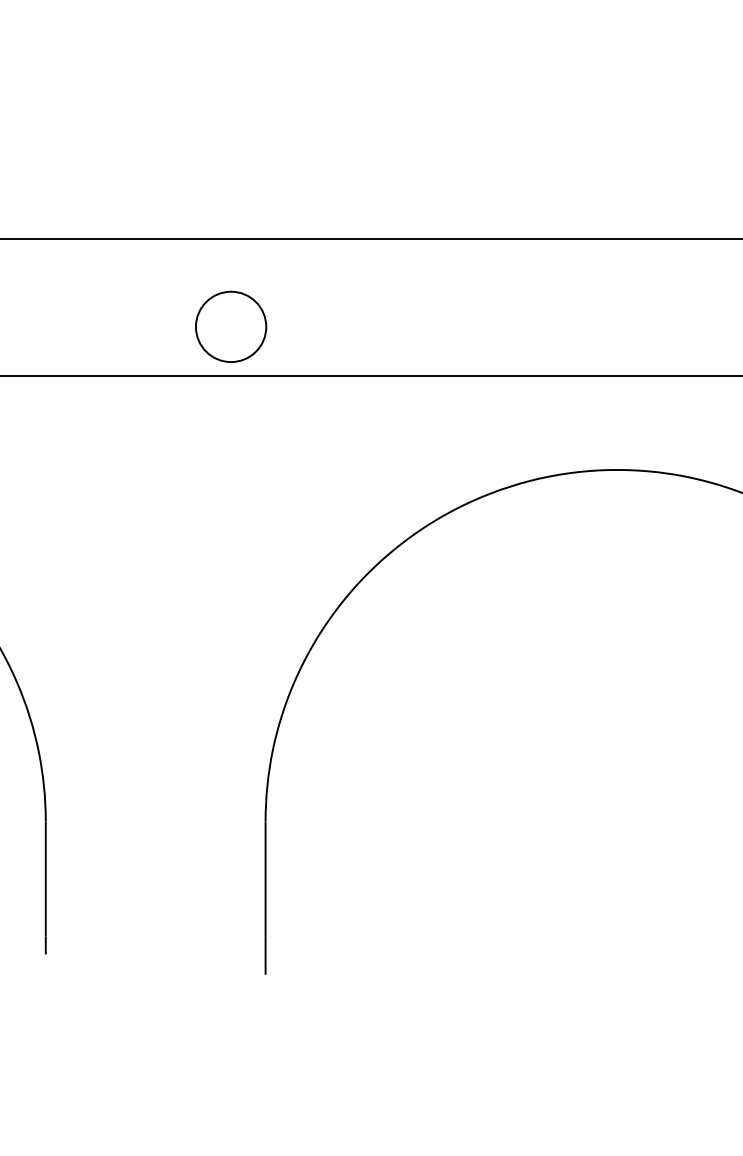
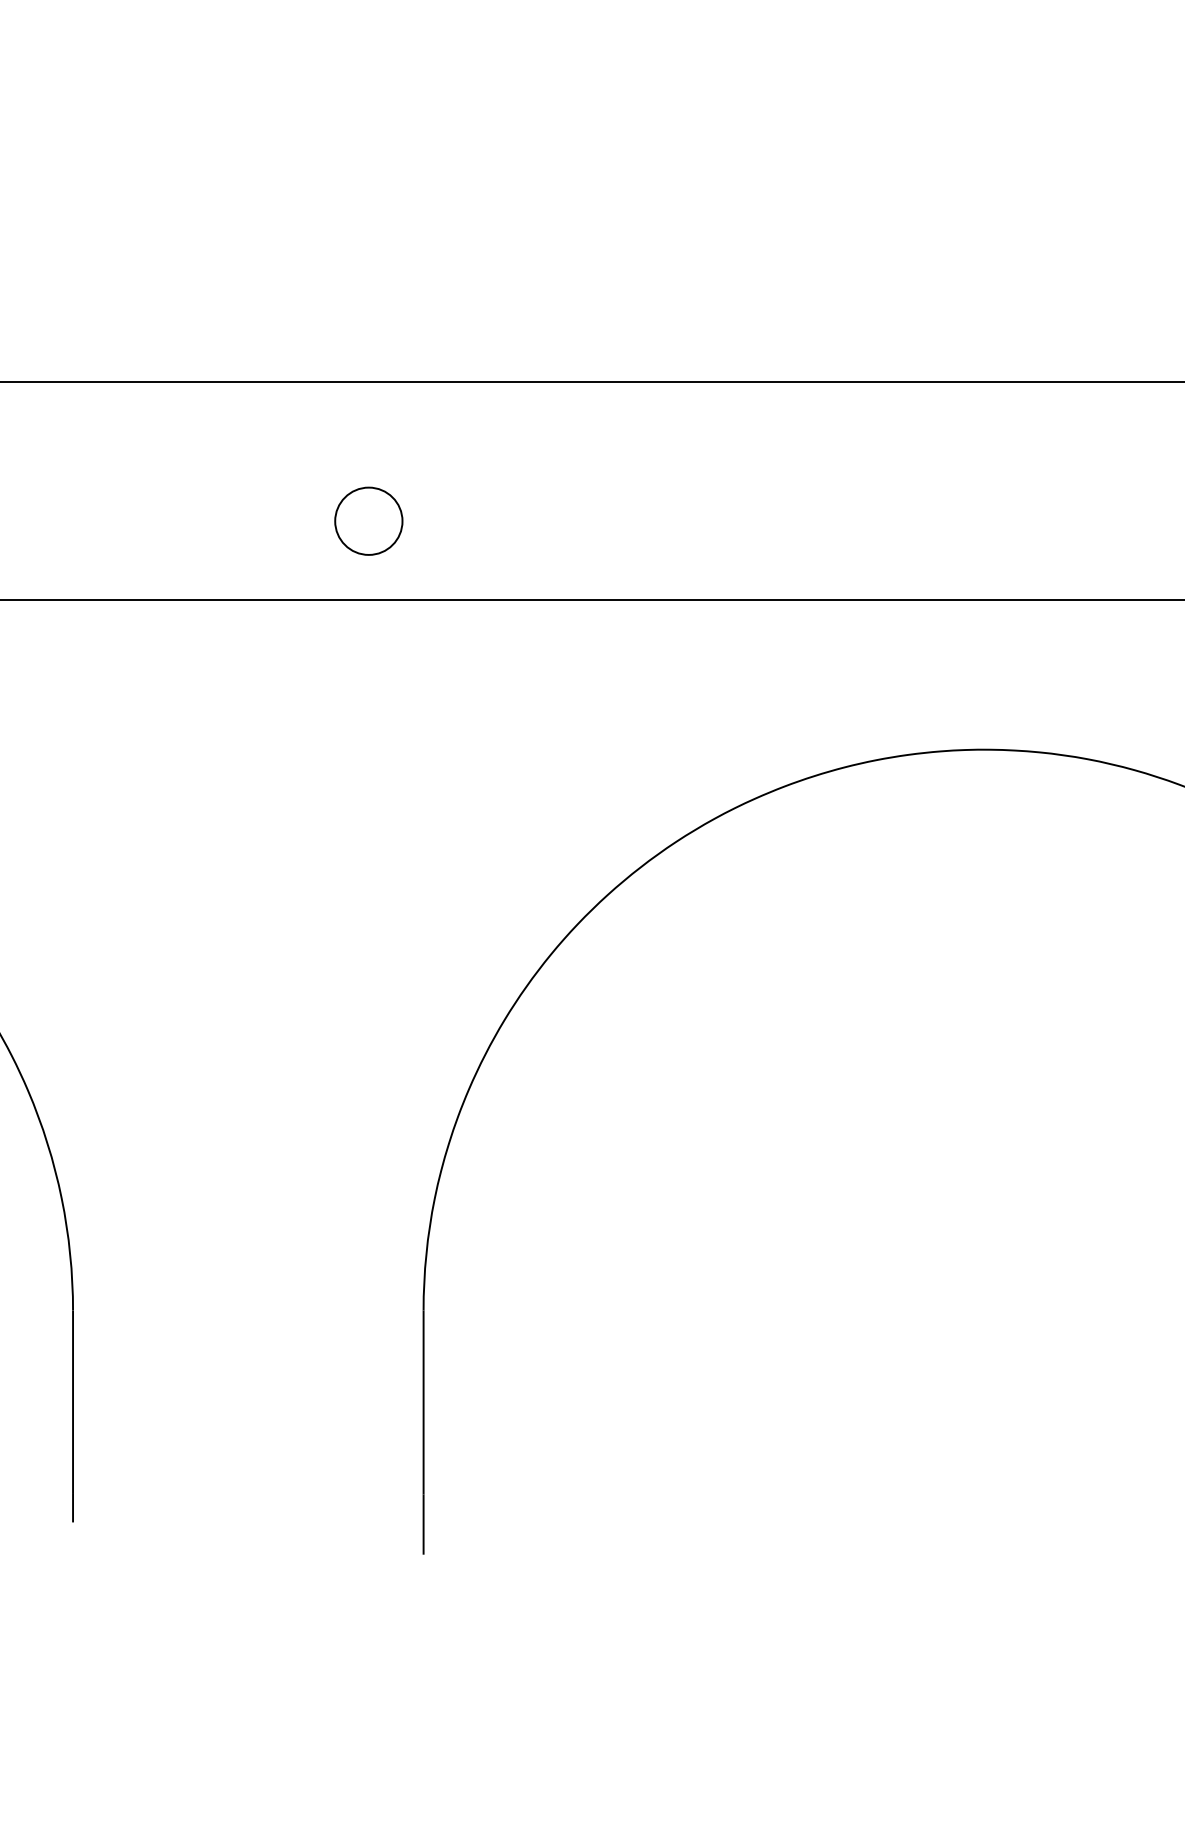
circle: (231, 326) -> (369, 520), size x0.6

